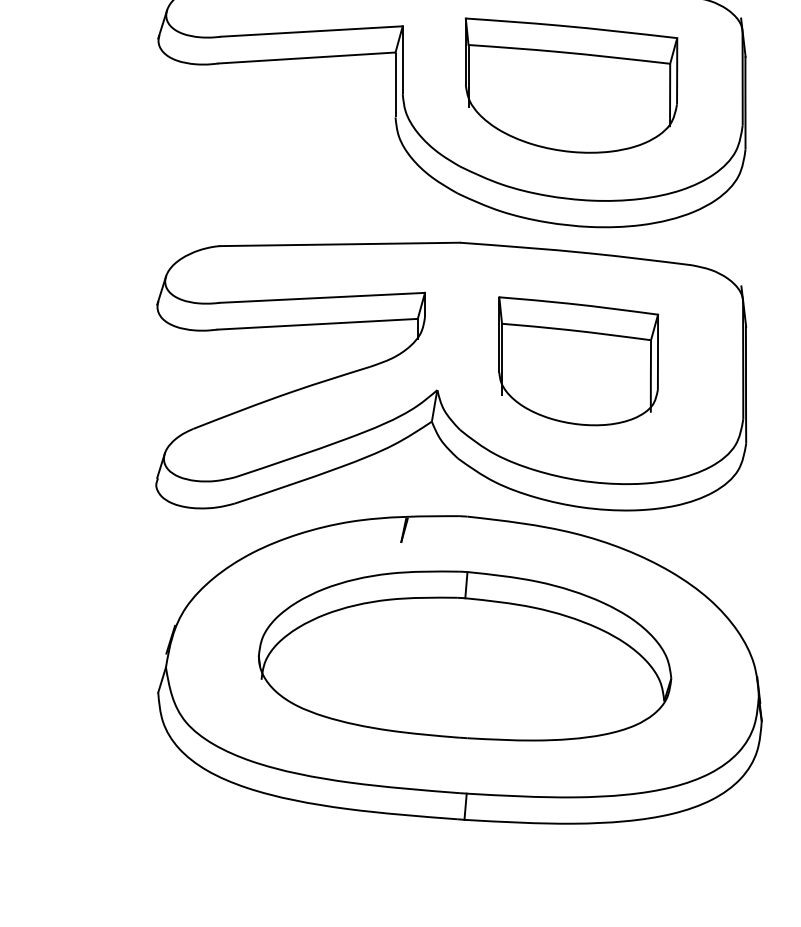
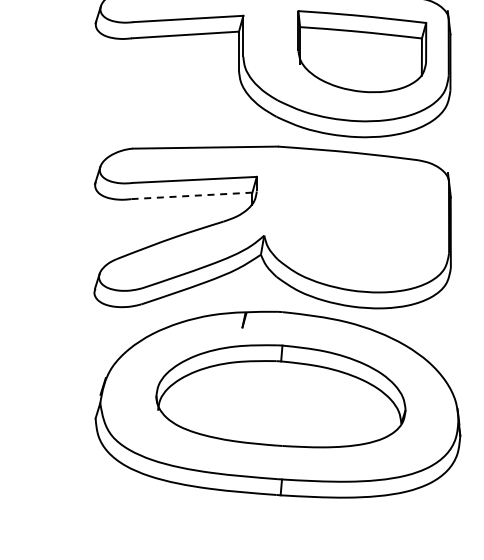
part: (571, 85) -> (362, 51), moved
line: (316, 323) -> (191, 195), solid -> dashed
part: (578, 360) -> (349, 217), removed

